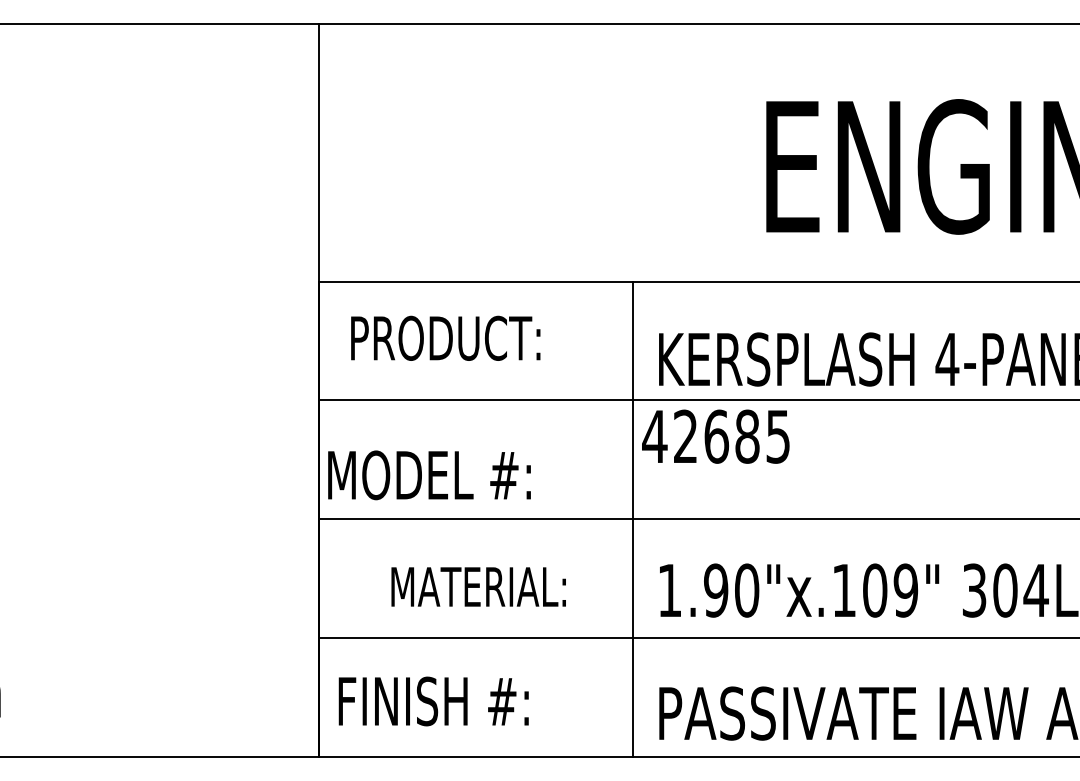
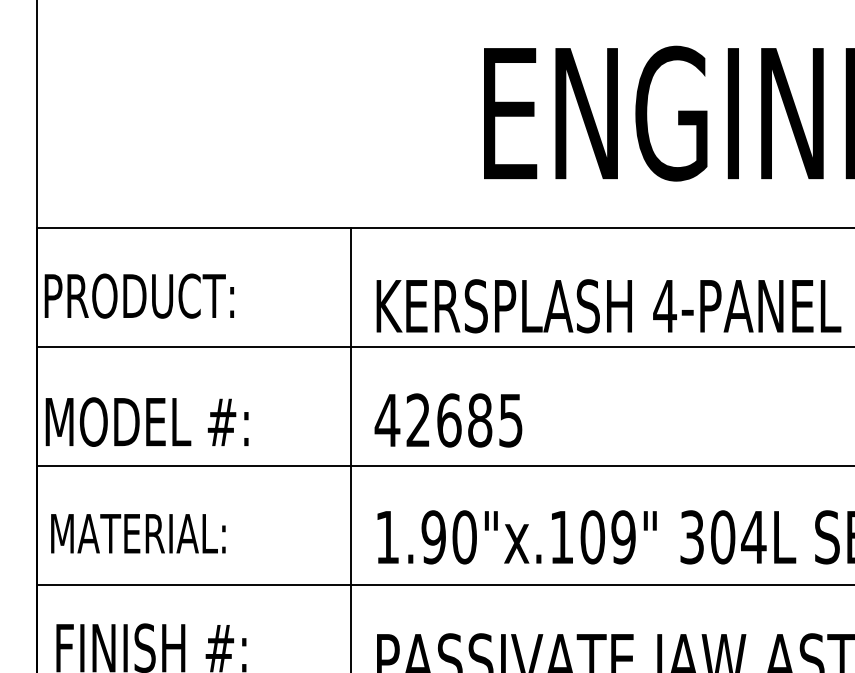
text: (445, 337) -> (139, 295), moved
text: (715, 436) -> (448, 420), moved
text: (478, 586) -> (138, 533), moved

